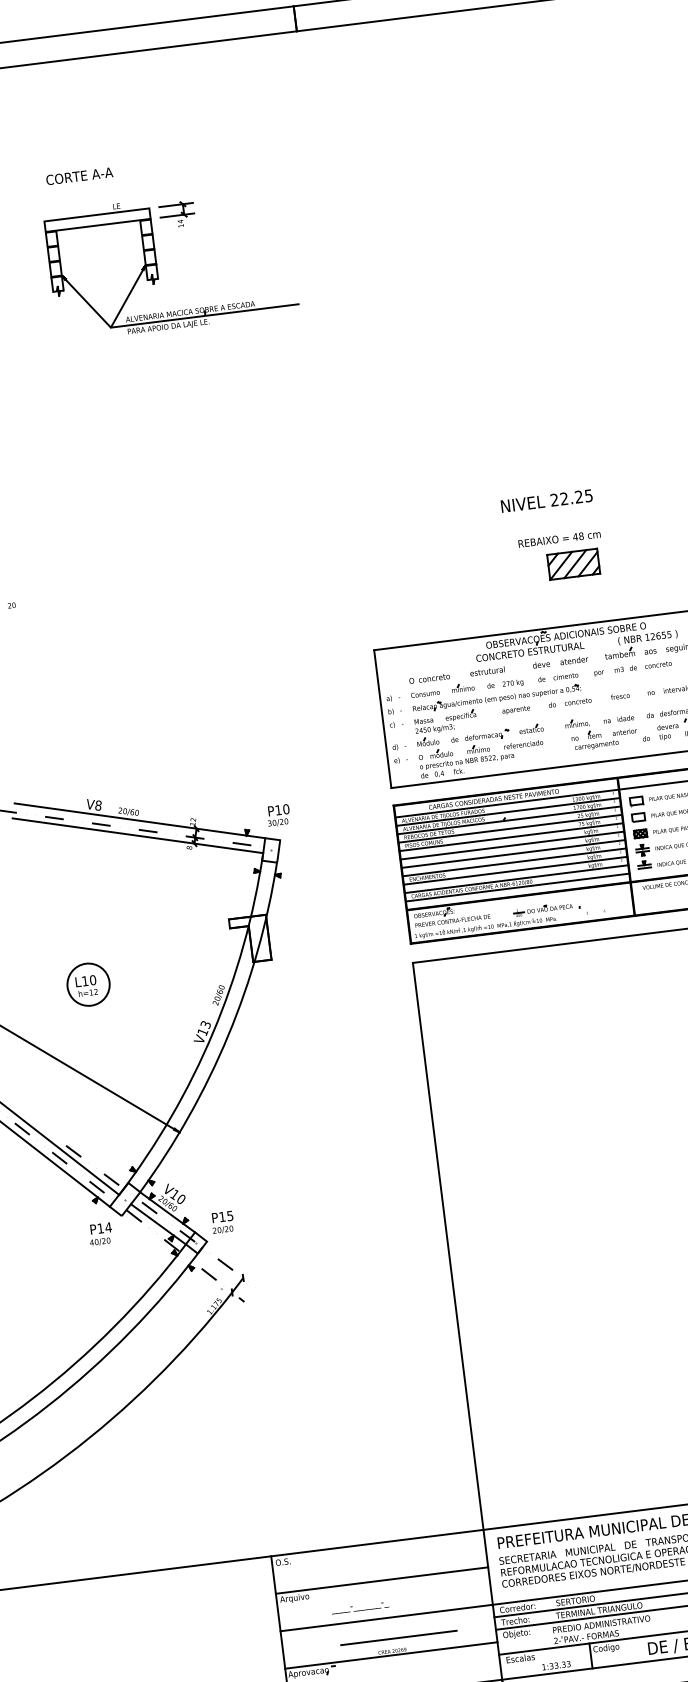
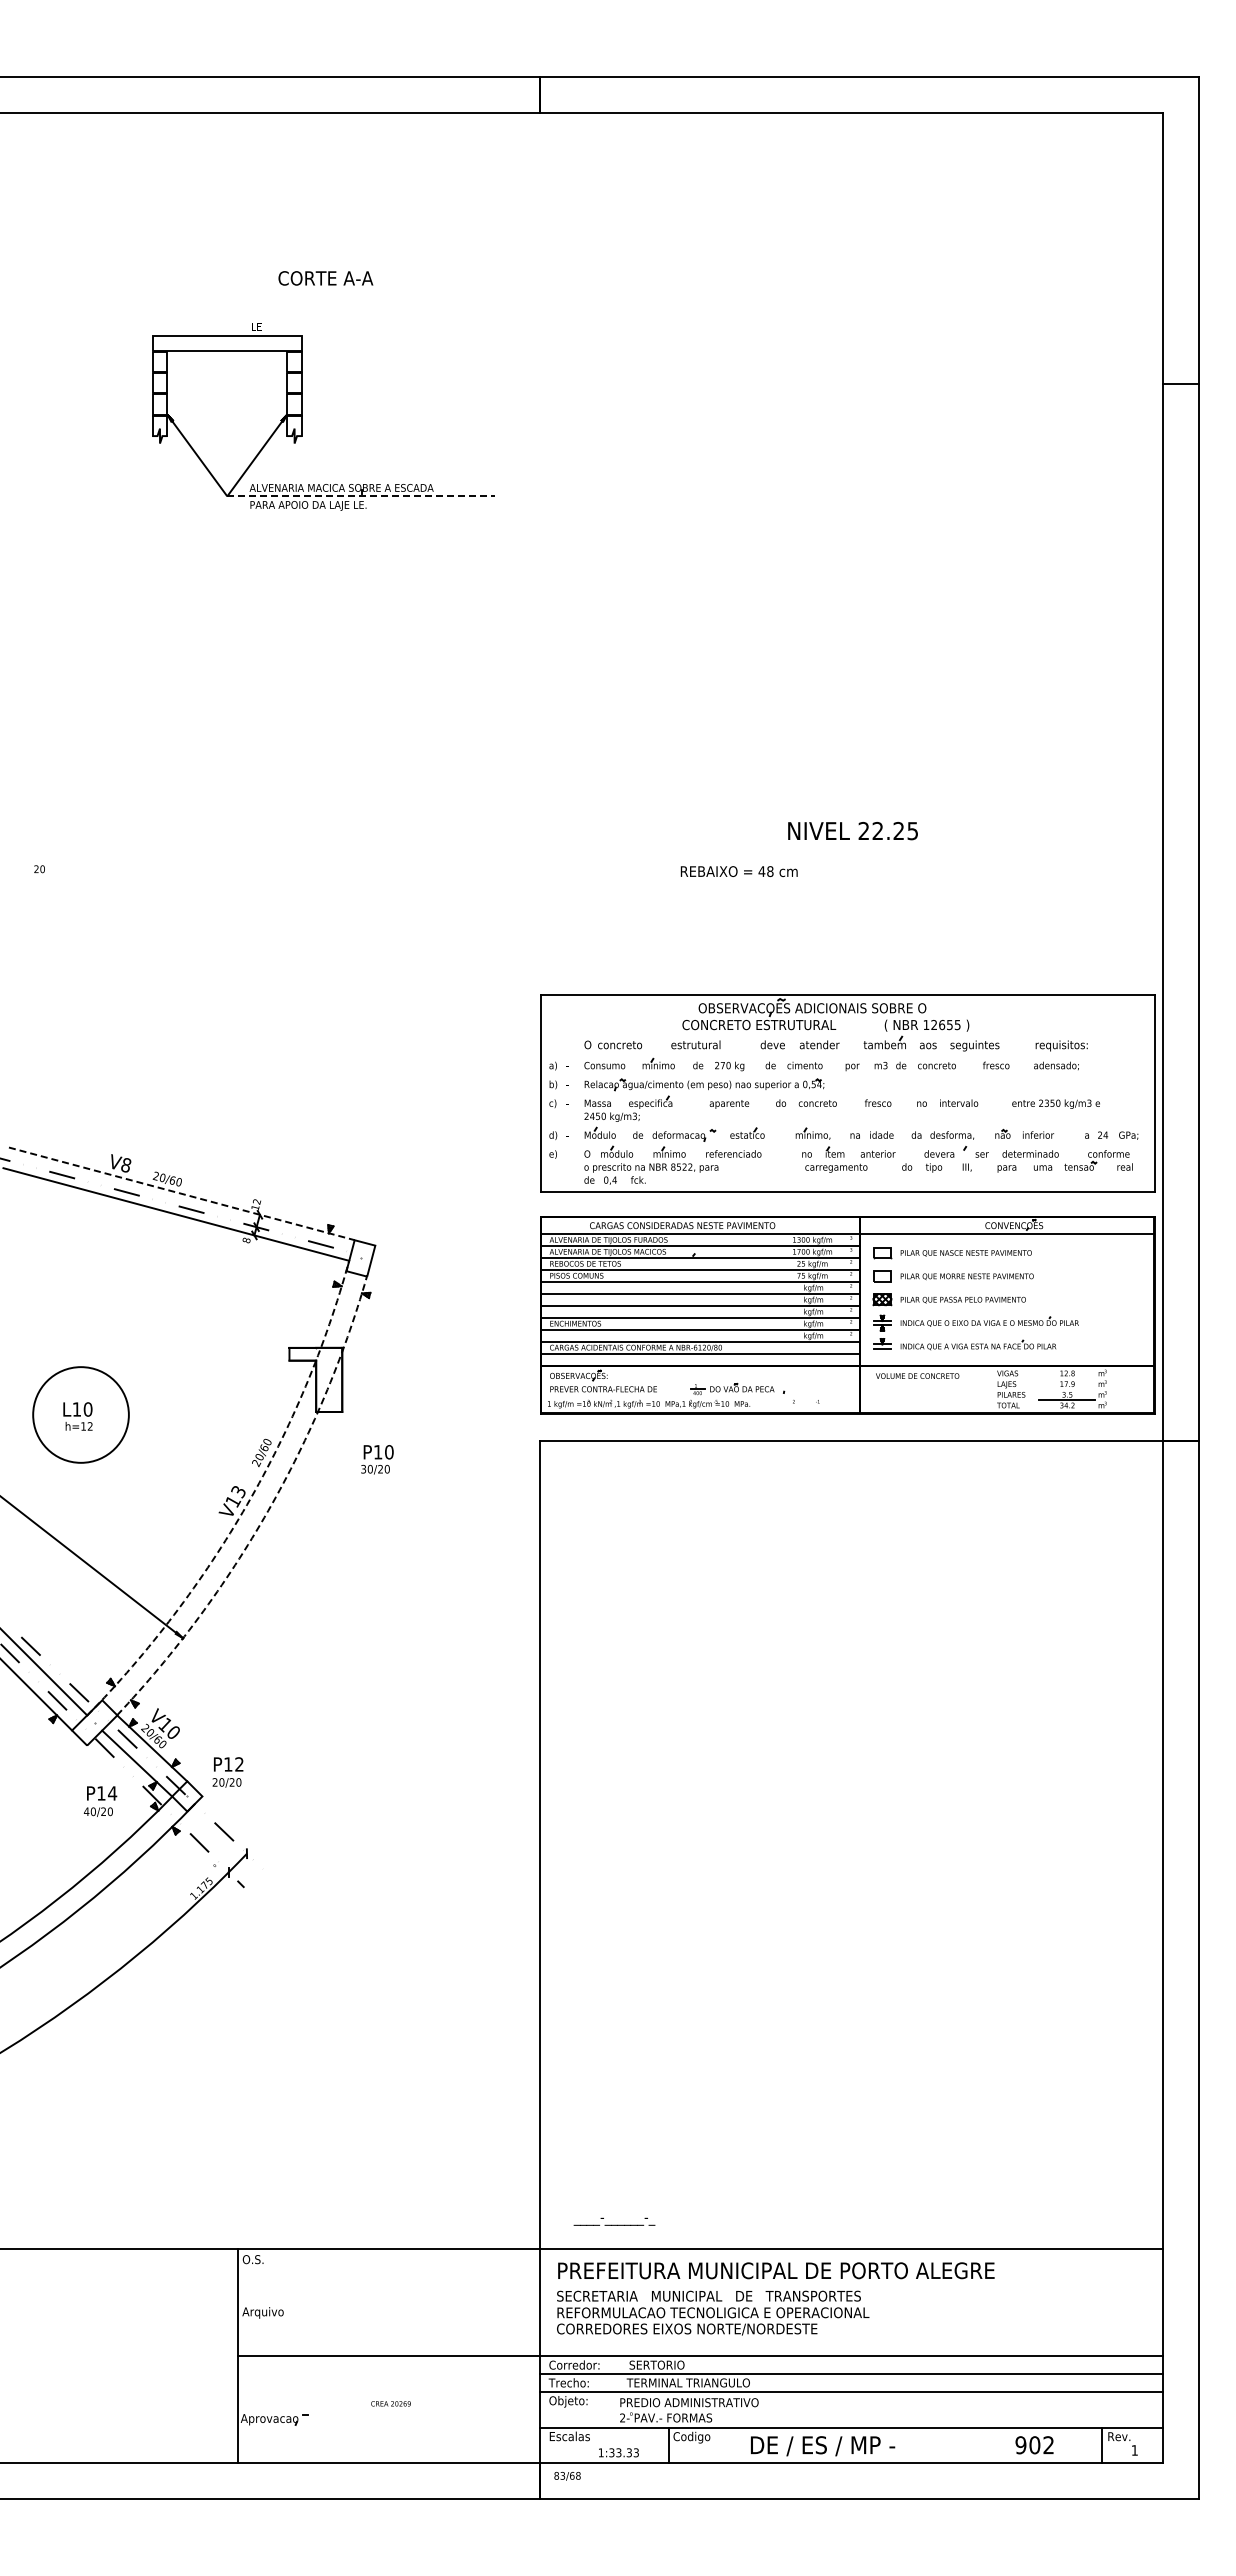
text: (79, 176) -> (325, 278), moved
part: (176, 214) -> (339, 349), removed
line: (205, 316) -> (361, 496), solid -> dashed
text: (546, 501) -> (852, 831), moved
text: (559, 539) -> (738, 871), moved
part: (573, 564) -> (835, 909), removed
text: (278, 815) -> (377, 1459), moved
line: (139, 820) -> (181, 1193), solid -> dashed
circle: (88, 984) -> (80, 1414), size x1.6
arc: (213, 1032) -> (247, 1504), solid -> dashed
arc: (228, 1035) -> (268, 1510), solid -> dashed
text: (230, 1216) -> (239, 1764), P15 -> P12
text: (100, 1234) -> (100, 1801), moved
line: (381, 1580) -> (388, 2302), removed
text: (360, 1607) -> (614, 2221), moved
line: (398, 1638) -> (402, 2386), removed
line: (391, 1655) -> (388, 2409), removed

